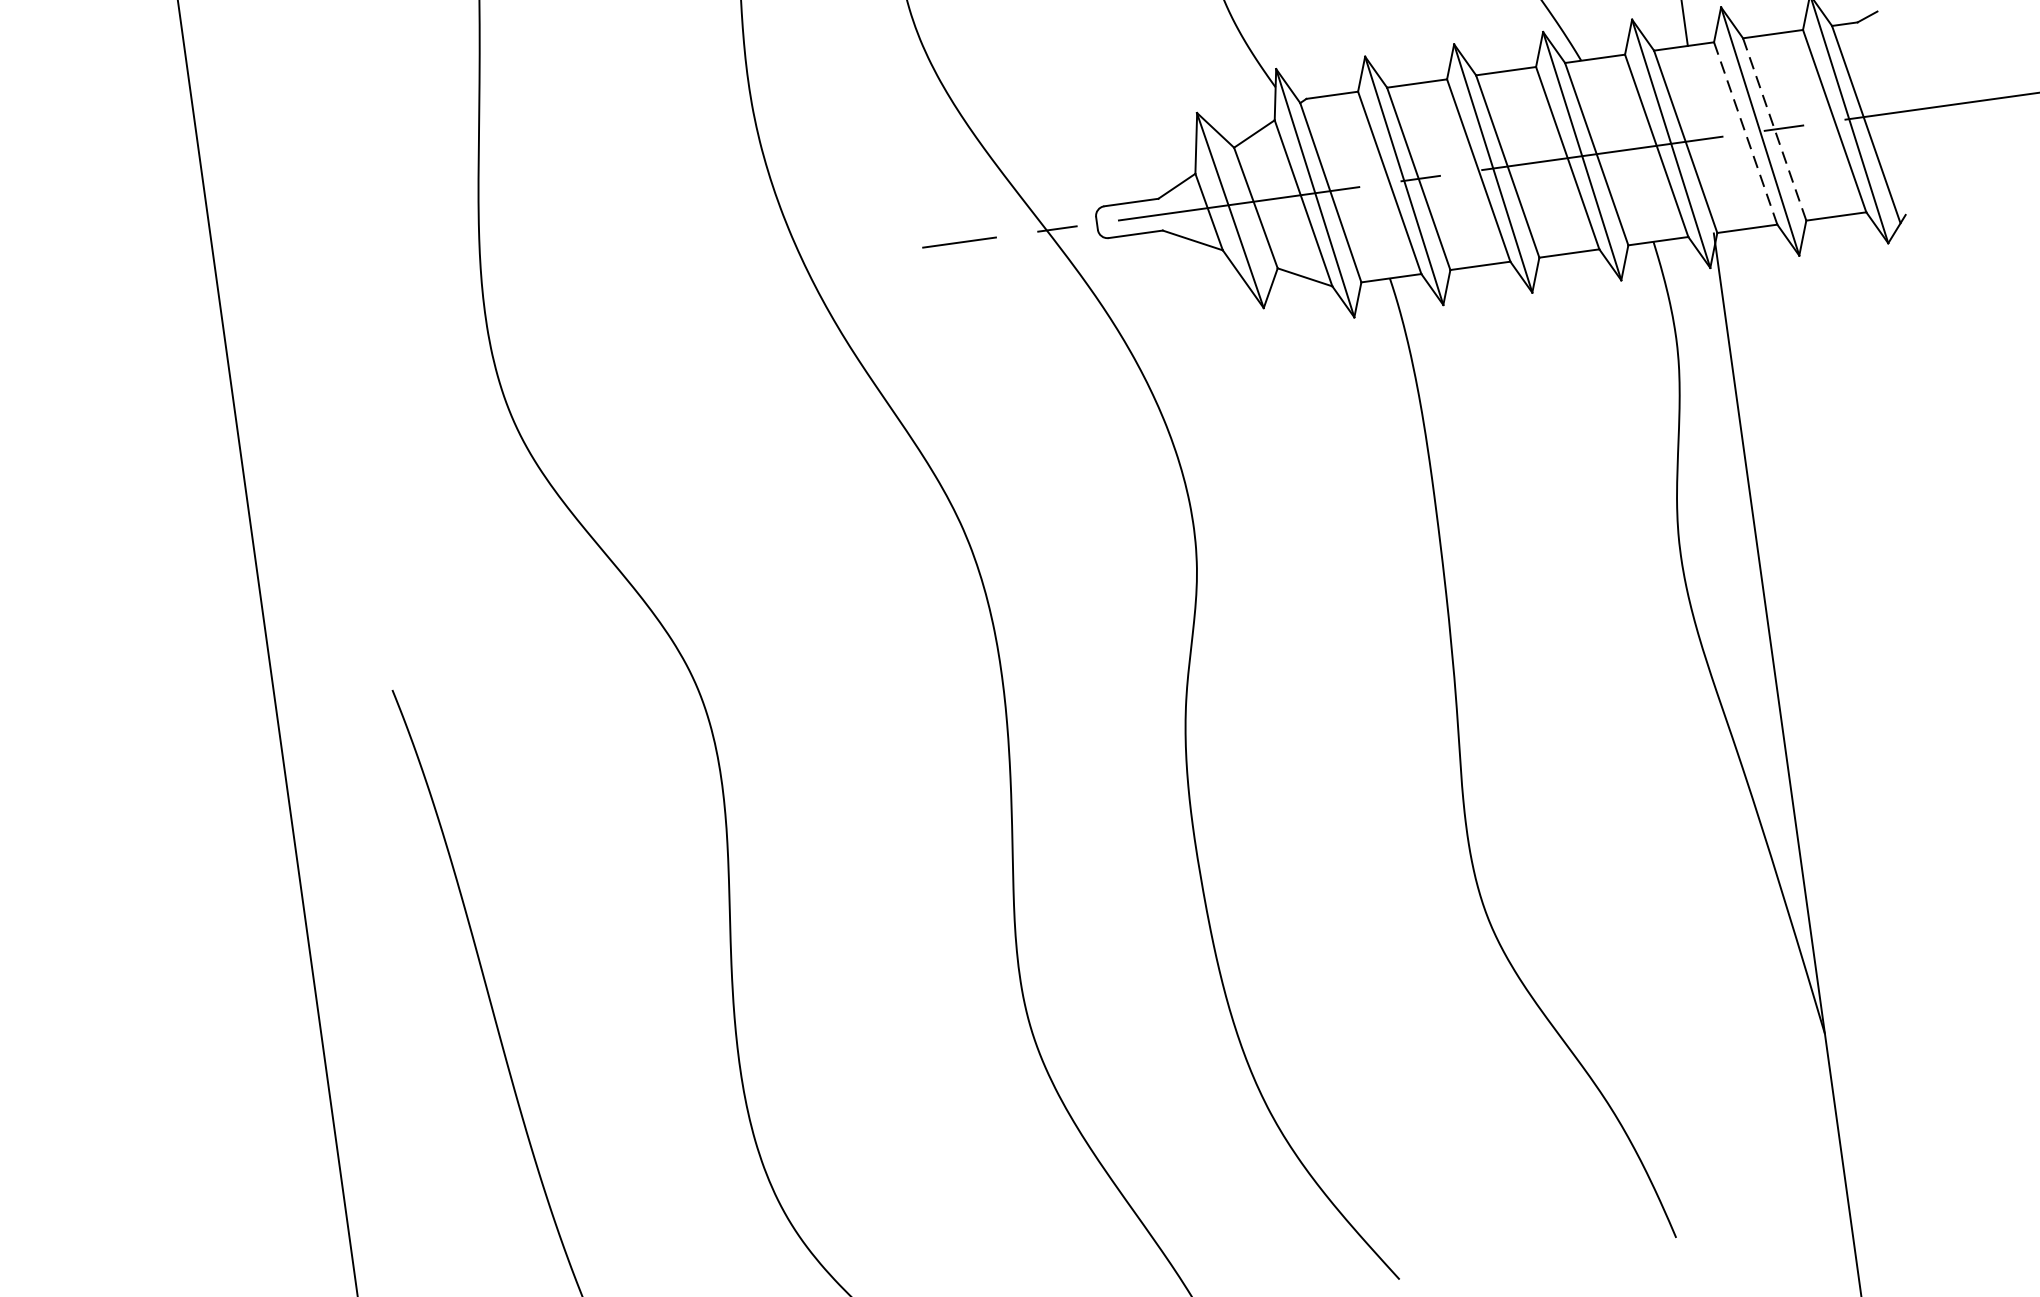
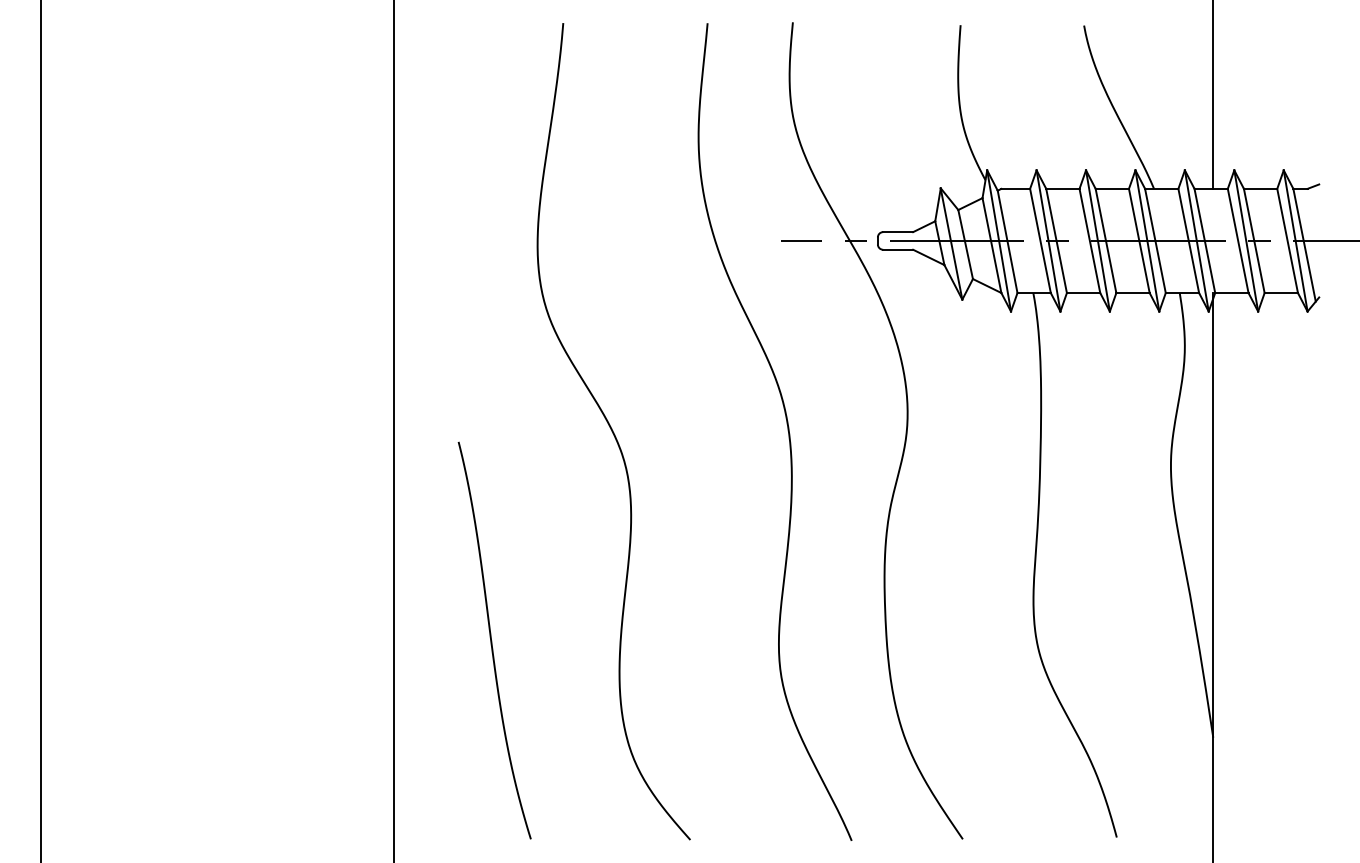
line: (1775, 130) -> (1254, 241), dashed -> solid
line: (1746, 132) -> (1238, 240), dashed -> solid

